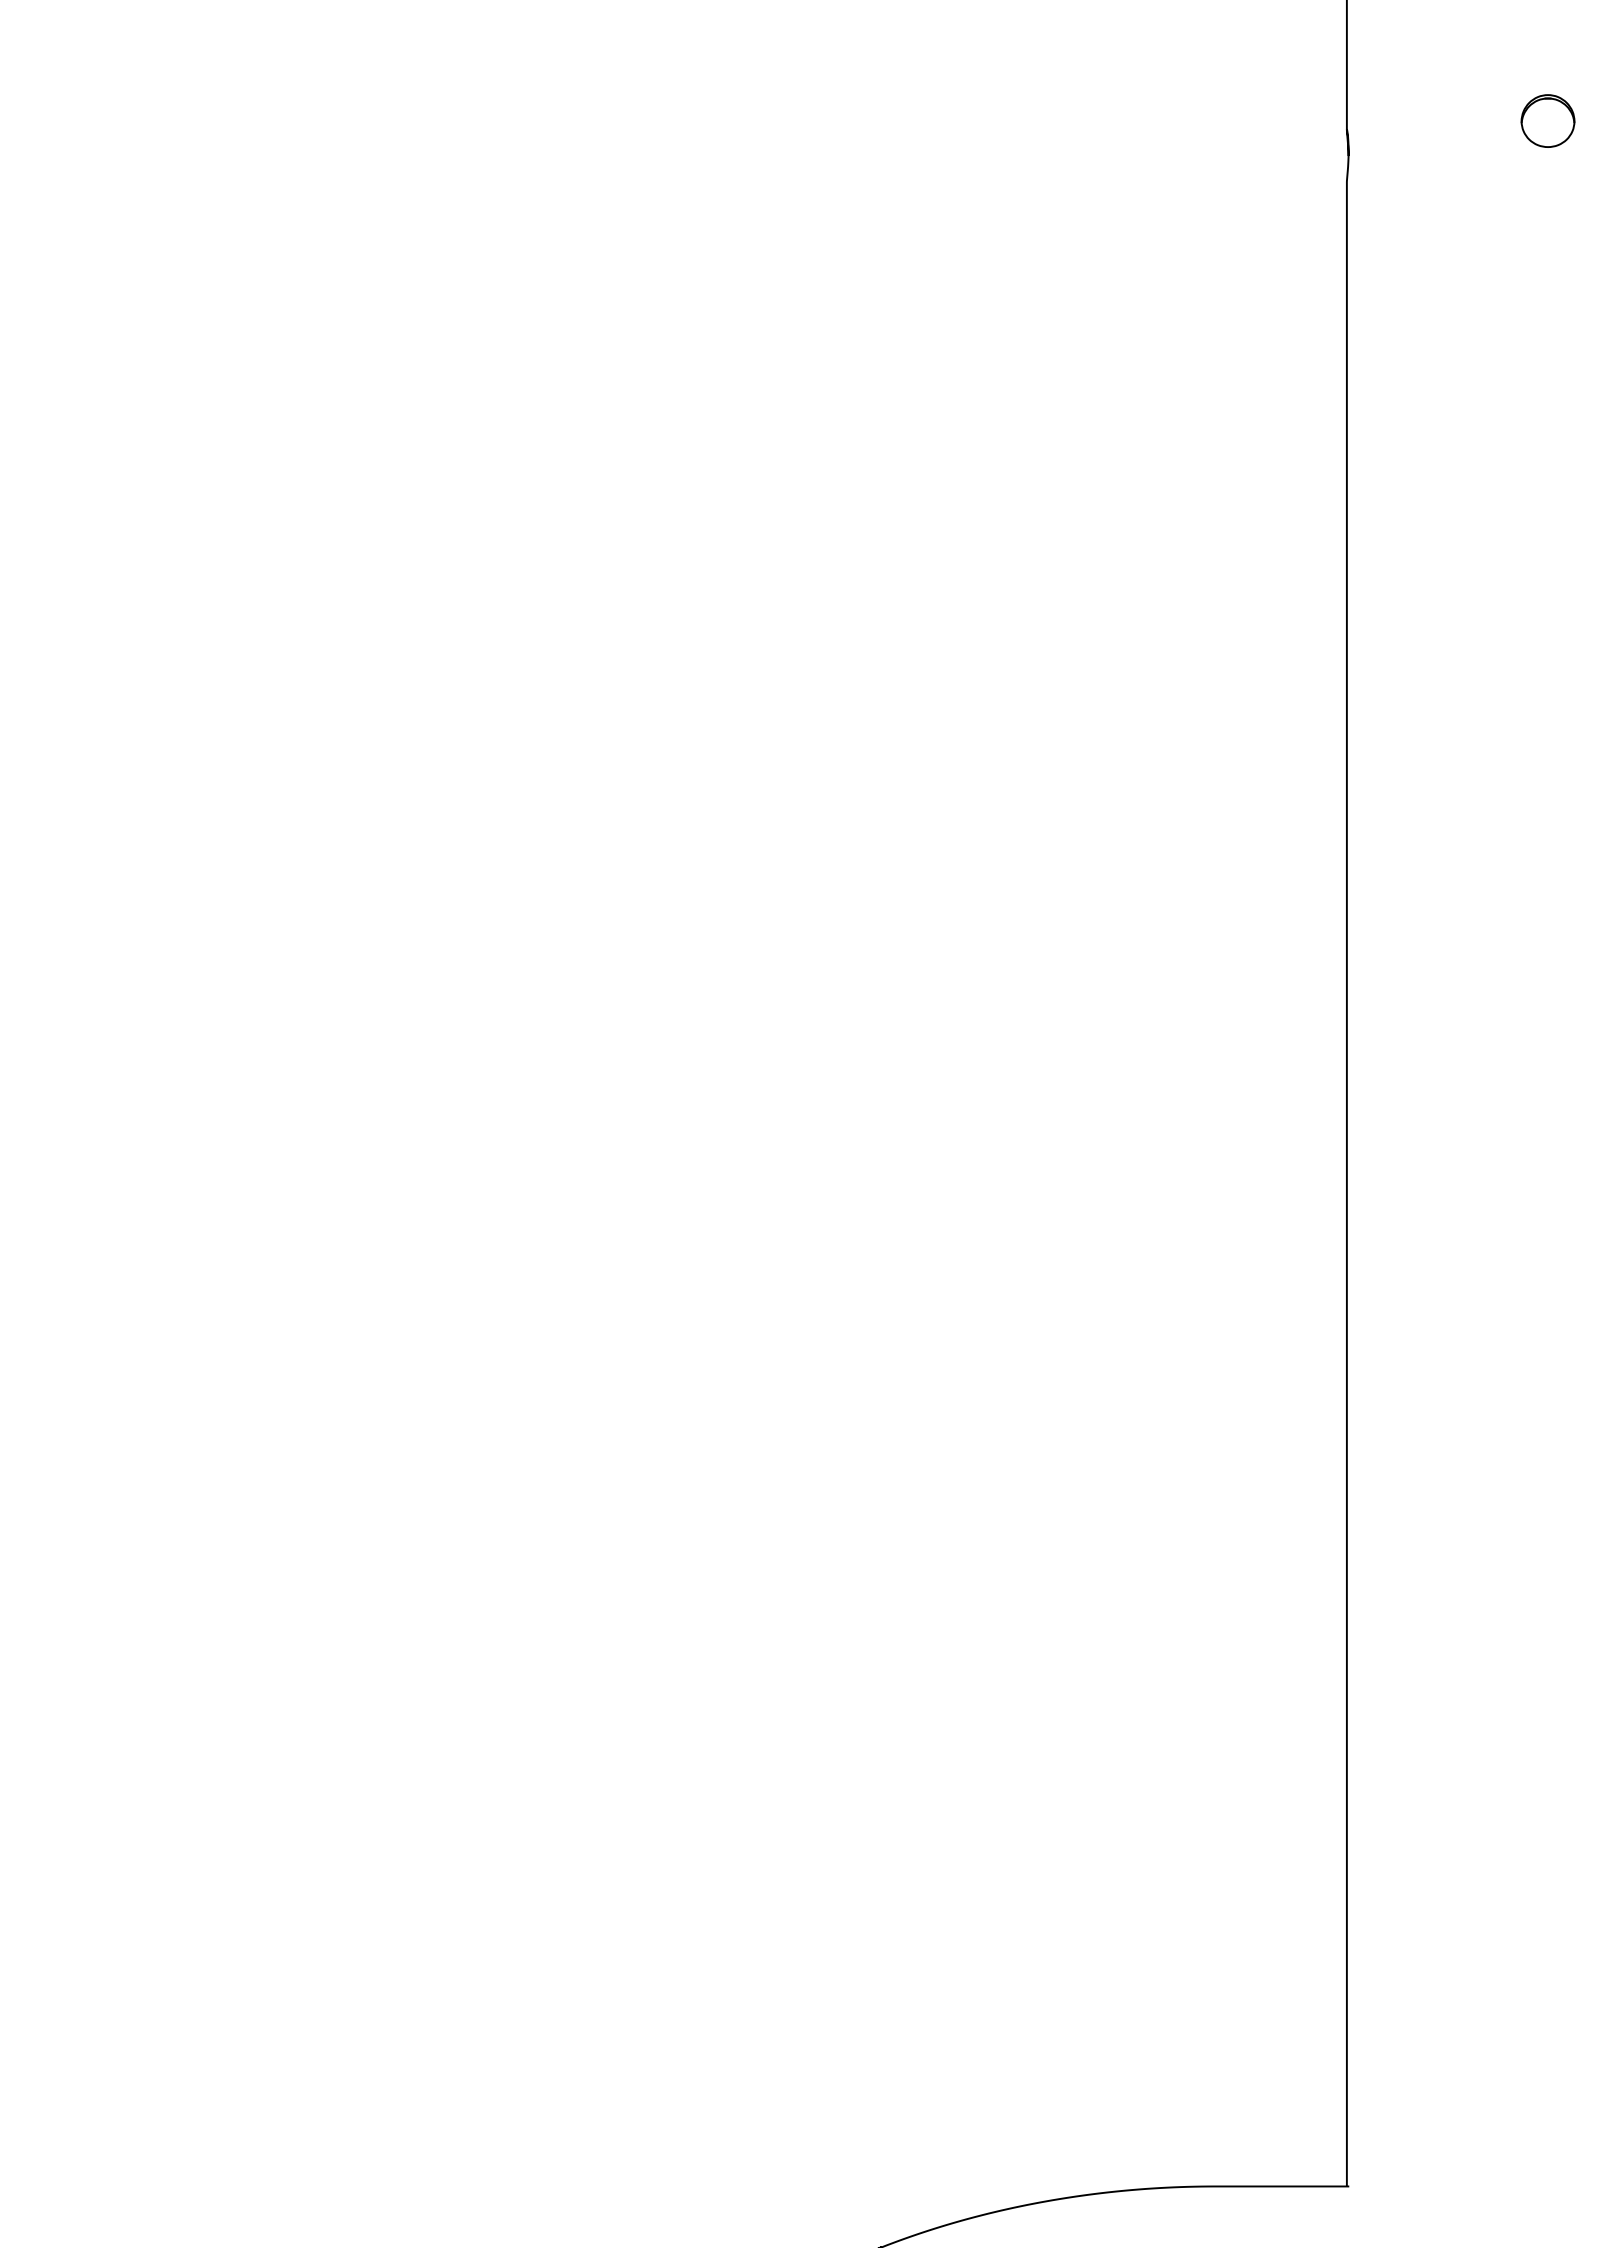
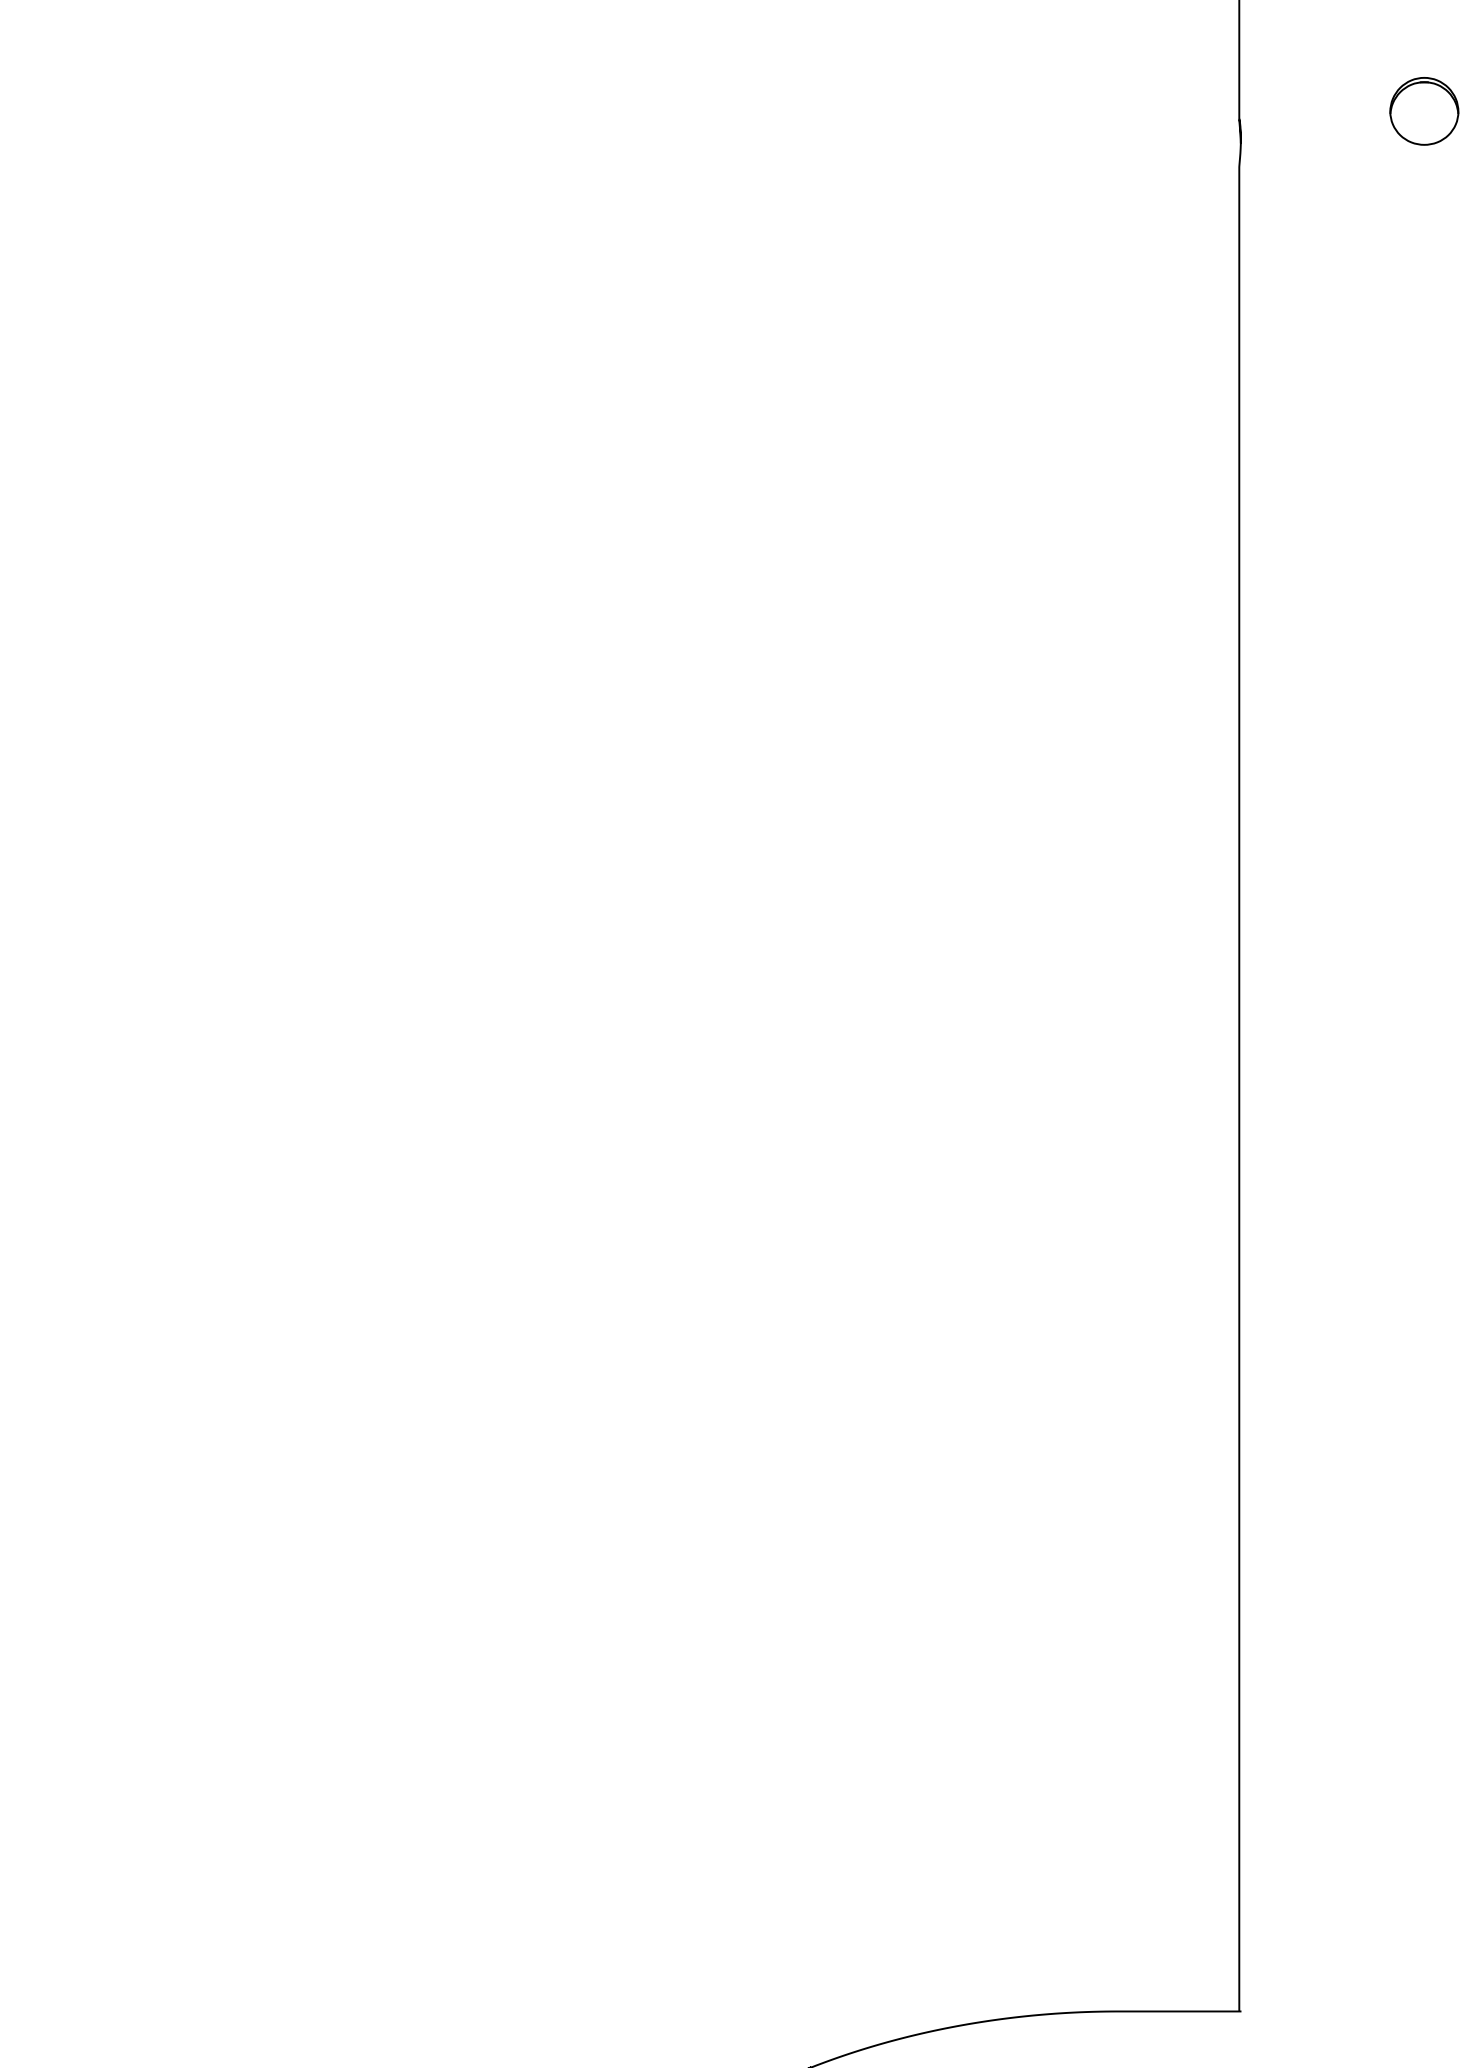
part: (1547, 120) -> (1423, 110), size x1.4

